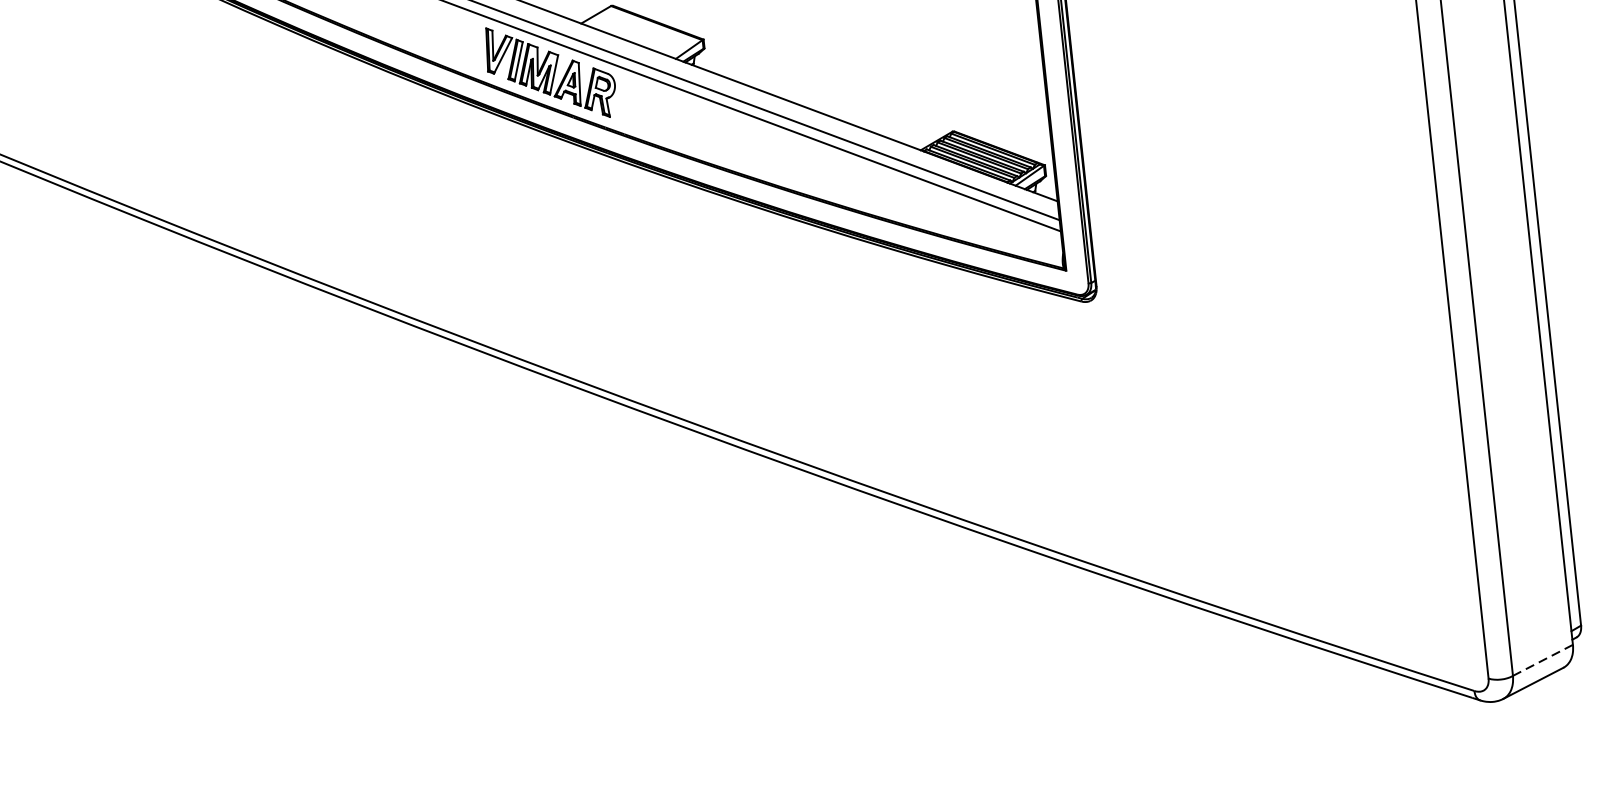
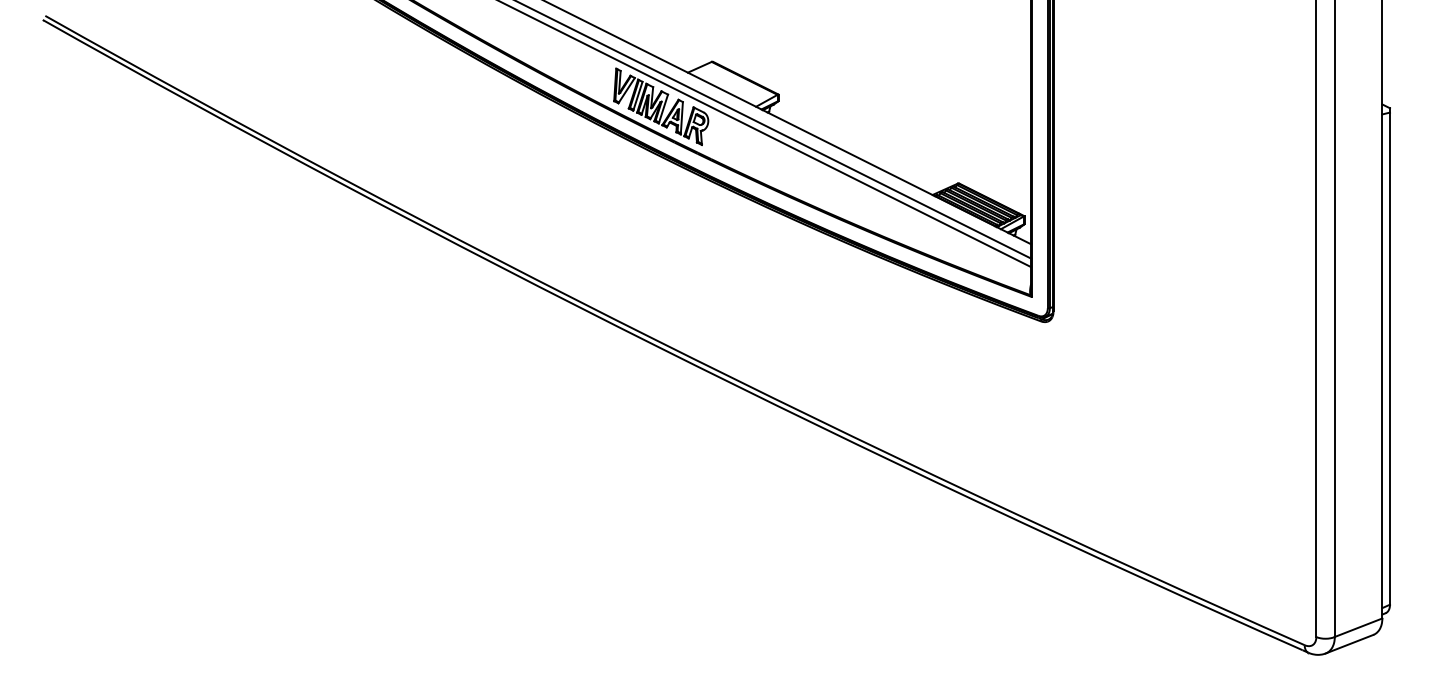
line: (1542, 660) -> (1358, 627), dashed -> solid

